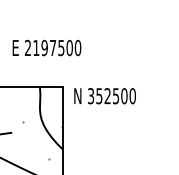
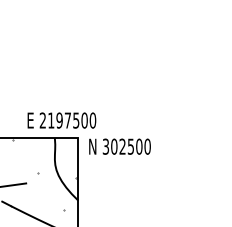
text: (46, 47) -> (61, 120), moved
text: (99, 95) -> (114, 146), 352500 -> 302500

